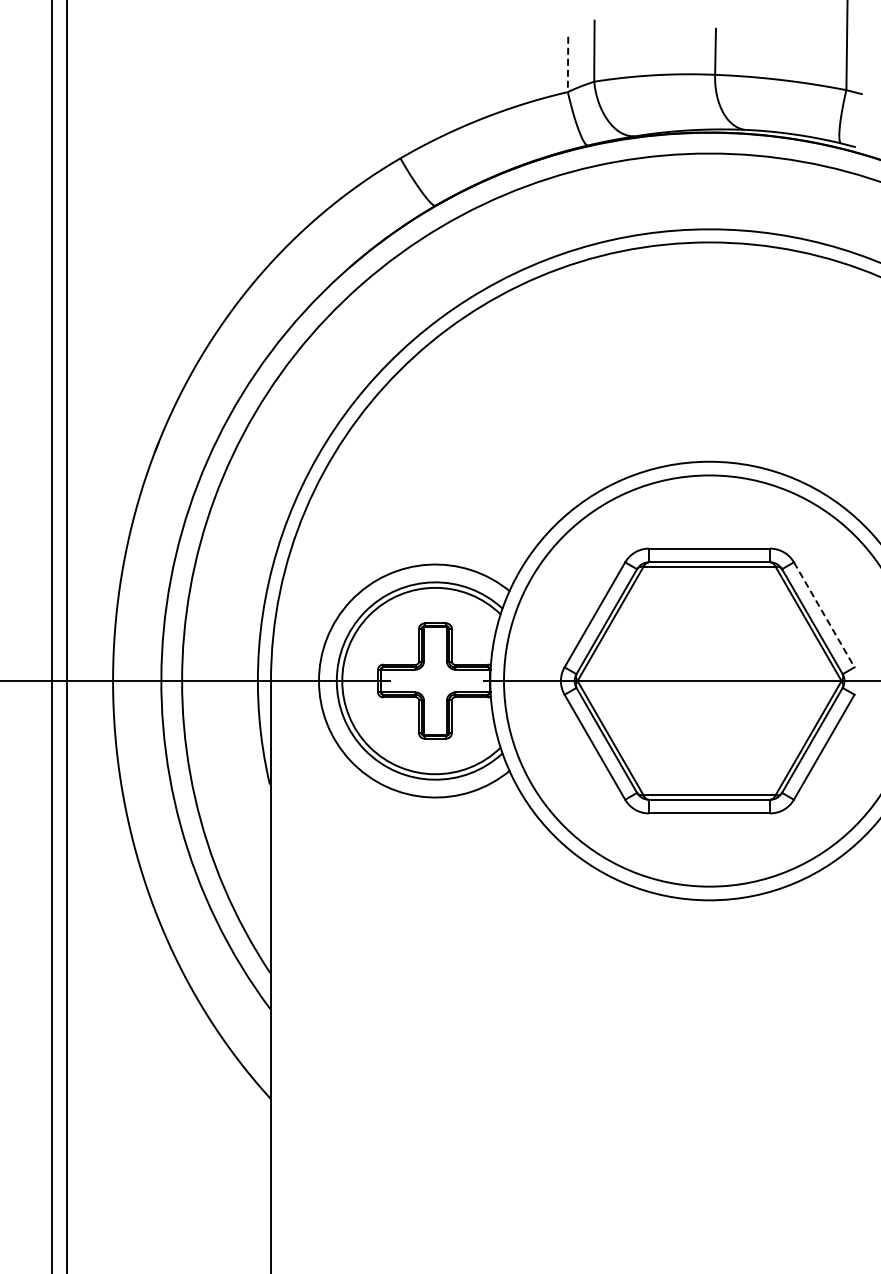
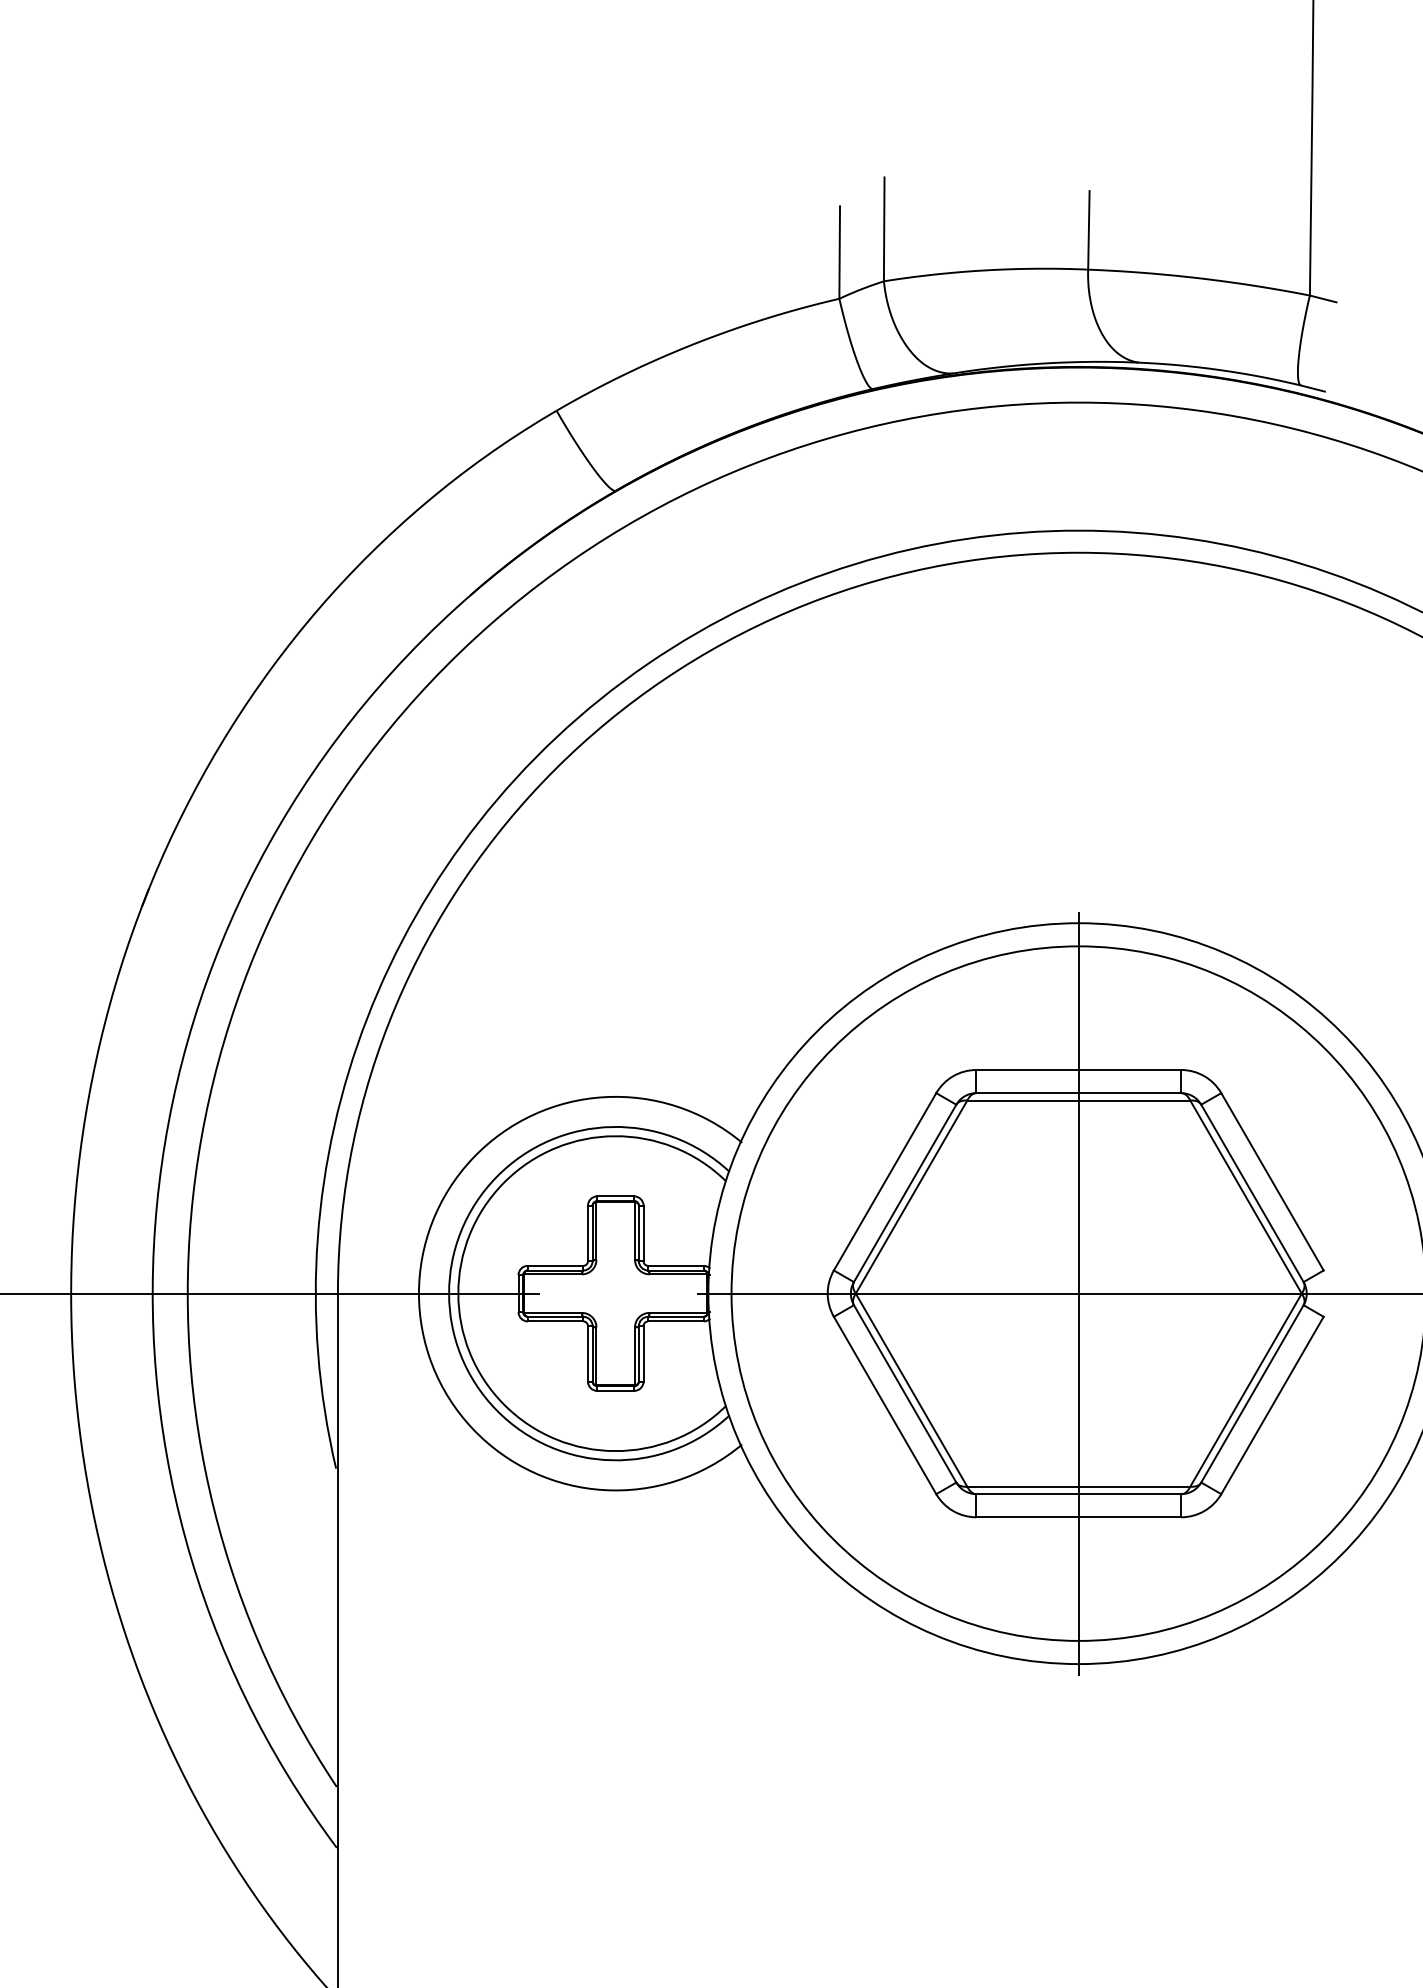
line: (568, 64) -> (840, 252), dashed -> solid
line: (824, 614) -> (1272, 1181), dashed -> solid
line: (709, 680) -> (1078, 1292), added

